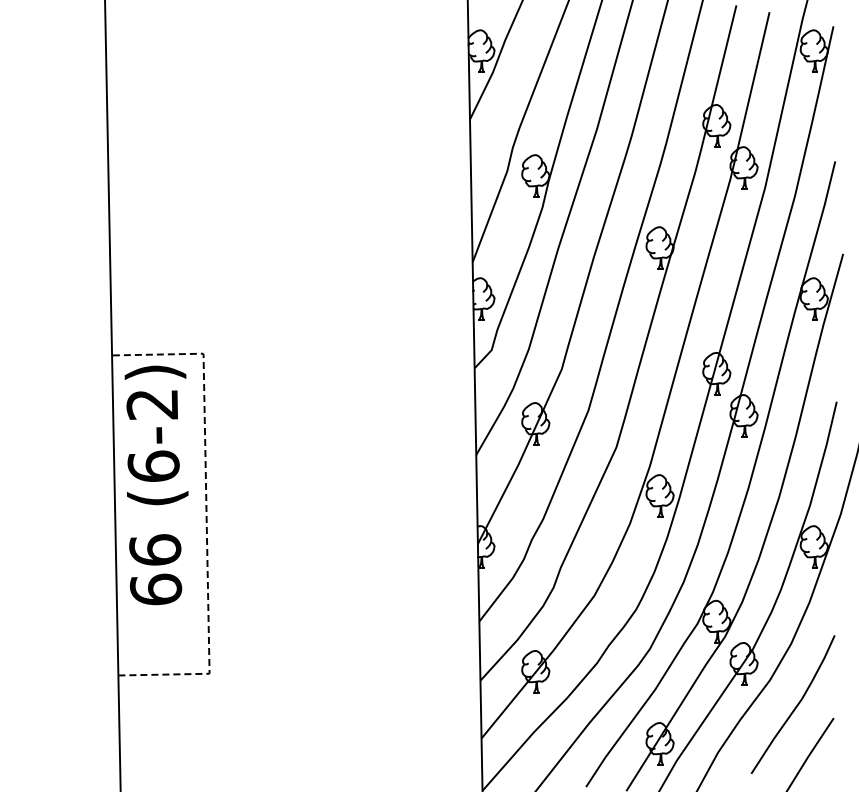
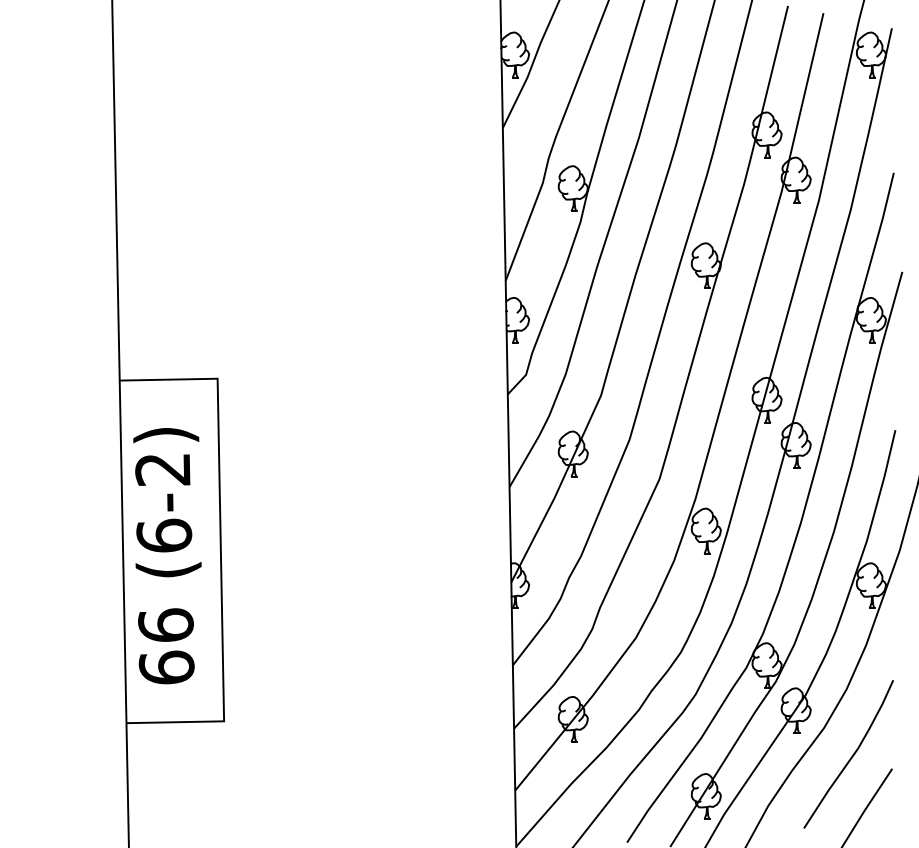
text: (156, 485) -> (167, 556), moved
line: (206, 513) -> (220, 549), dashed -> solid

